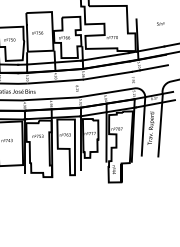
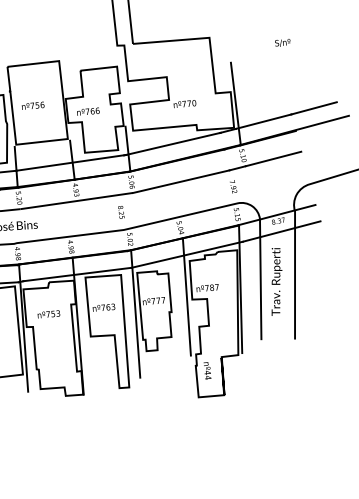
text: (160, 23) -> (282, 41), moved

